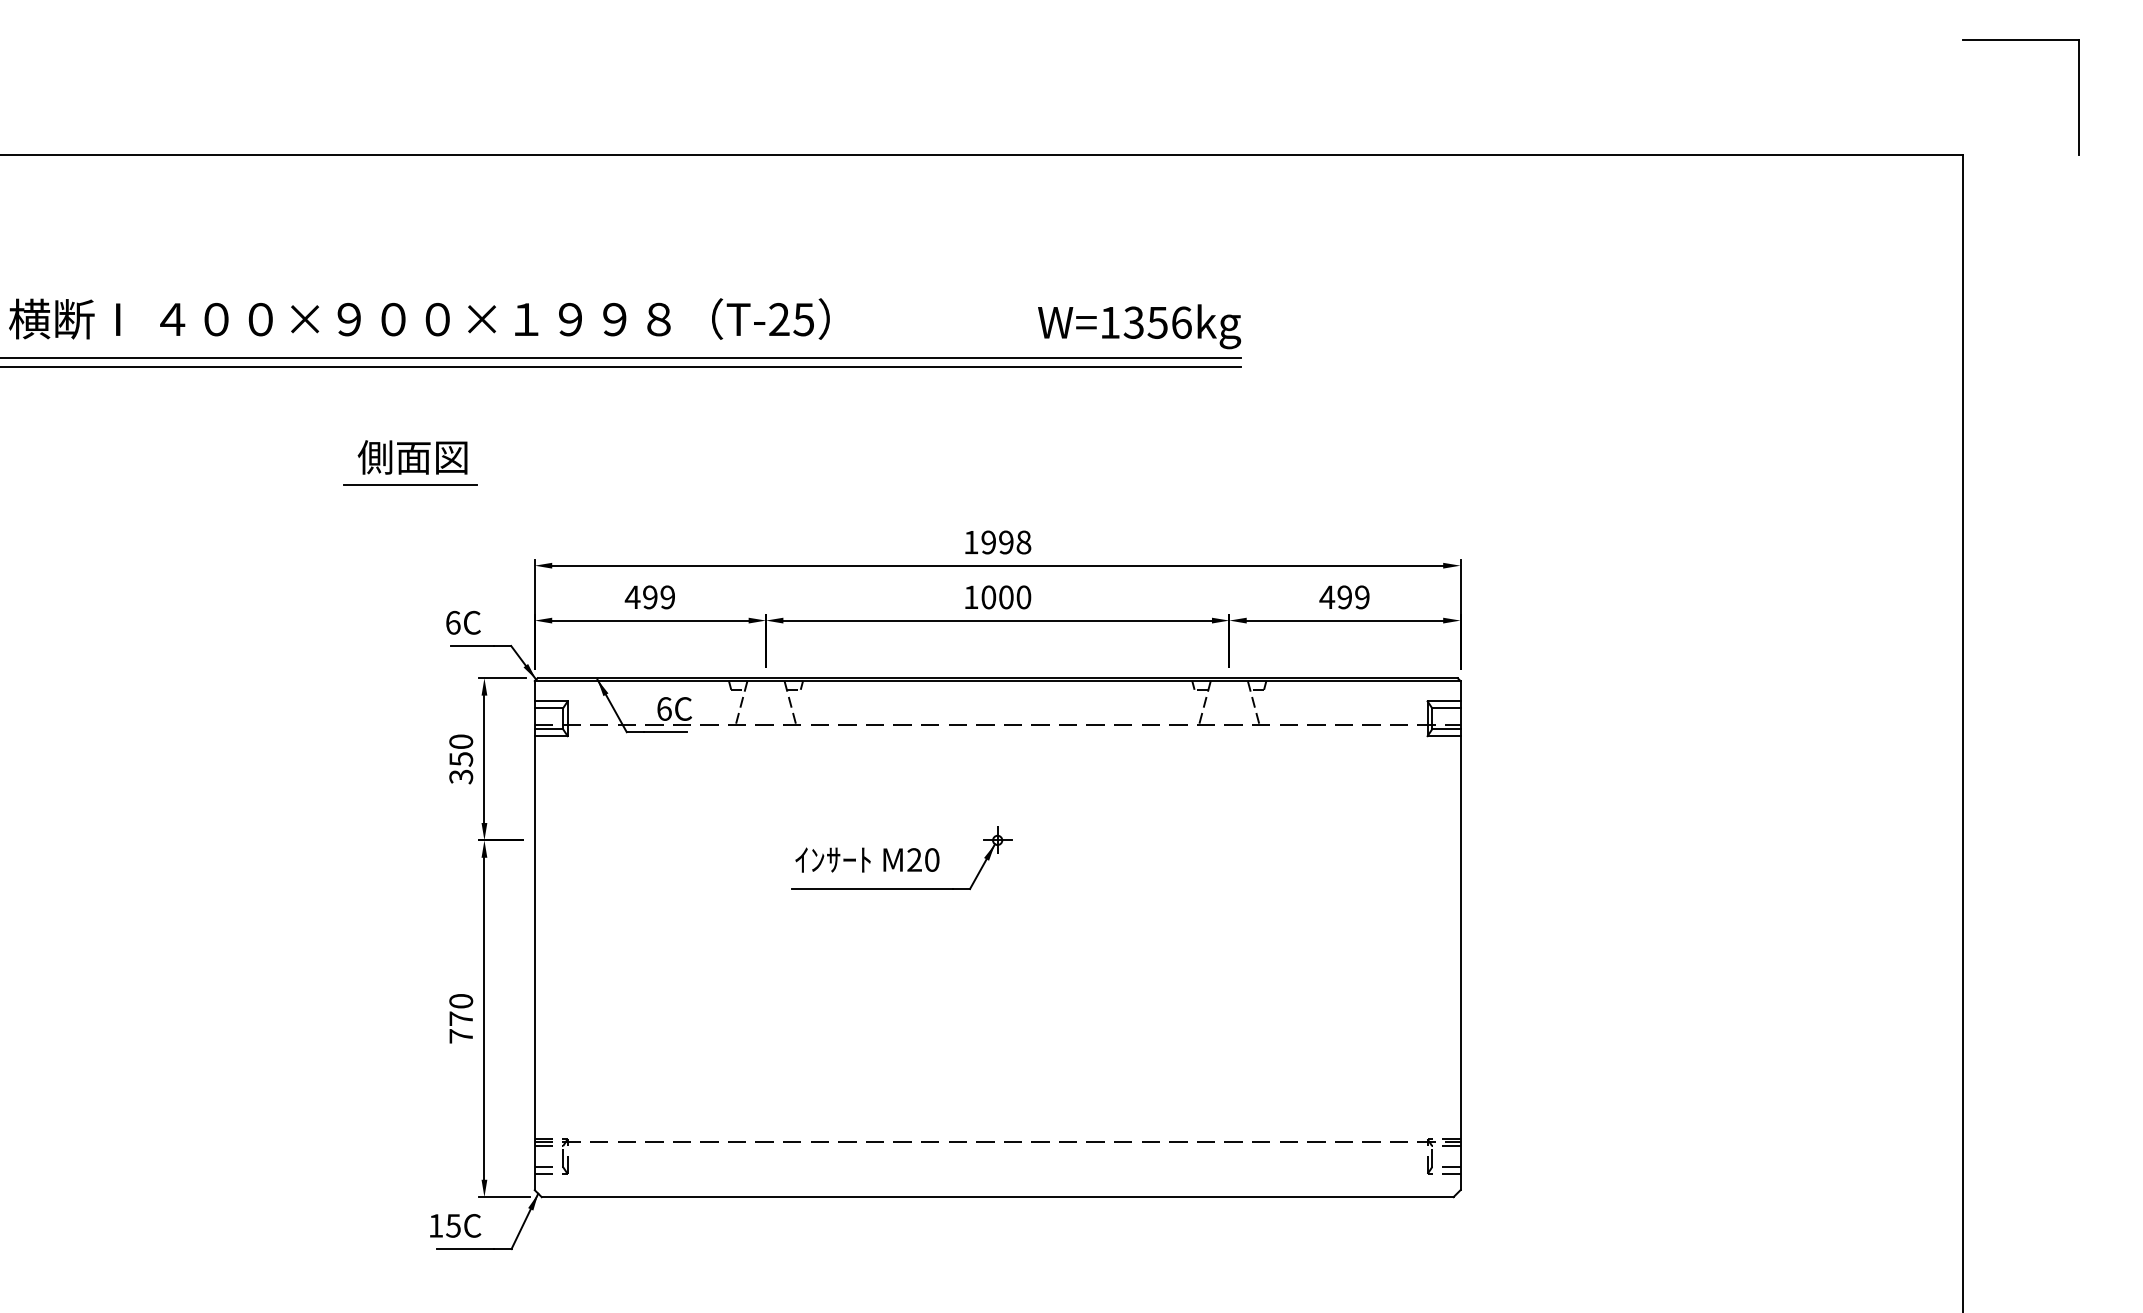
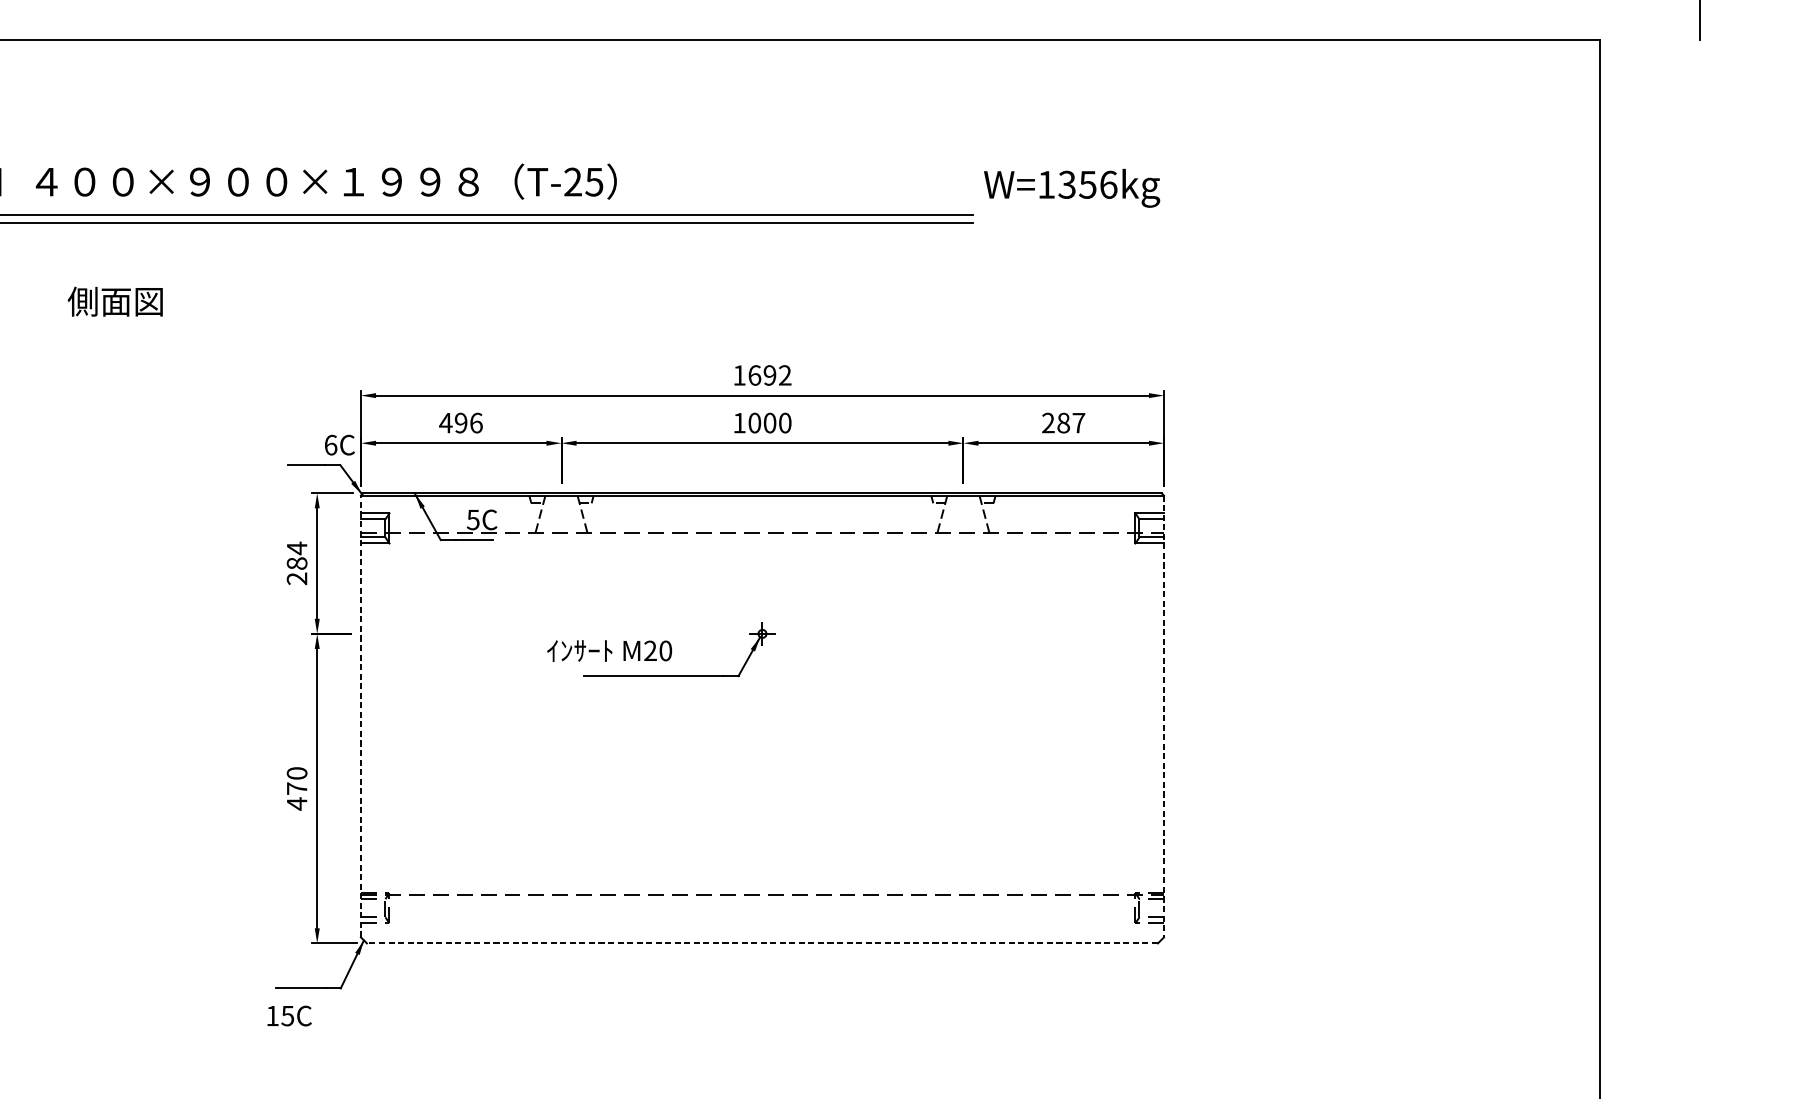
text: (1139, 326) -> (1072, 188), moved
text: (412, 457) -> (115, 301), moved
line: (410, 484) -> (253, 325), removed
text: (1006, 542) -> (770, 375), 1998 -> 1692
text: (667, 597) -> (476, 423), 499 -> 496
text: (1344, 597) -> (1063, 423), 499 -> 287
text: (463, 622) -> (339, 444), moved
text: (663, 708) -> (472, 519), 6C -> 5C
text: (461, 759) -> (297, 563), 350 -> 284
text: (867, 859) -> (609, 650), moved
line: (534, 935) -> (360, 716), solid -> dashed
line: (1460, 935) -> (1163, 716), solid -> dashed
text: (460, 1036) -> (296, 804), 770 -> 470
line: (997, 1197) -> (762, 943), solid -> dashed
text: (455, 1225) -> (289, 1015), moved

